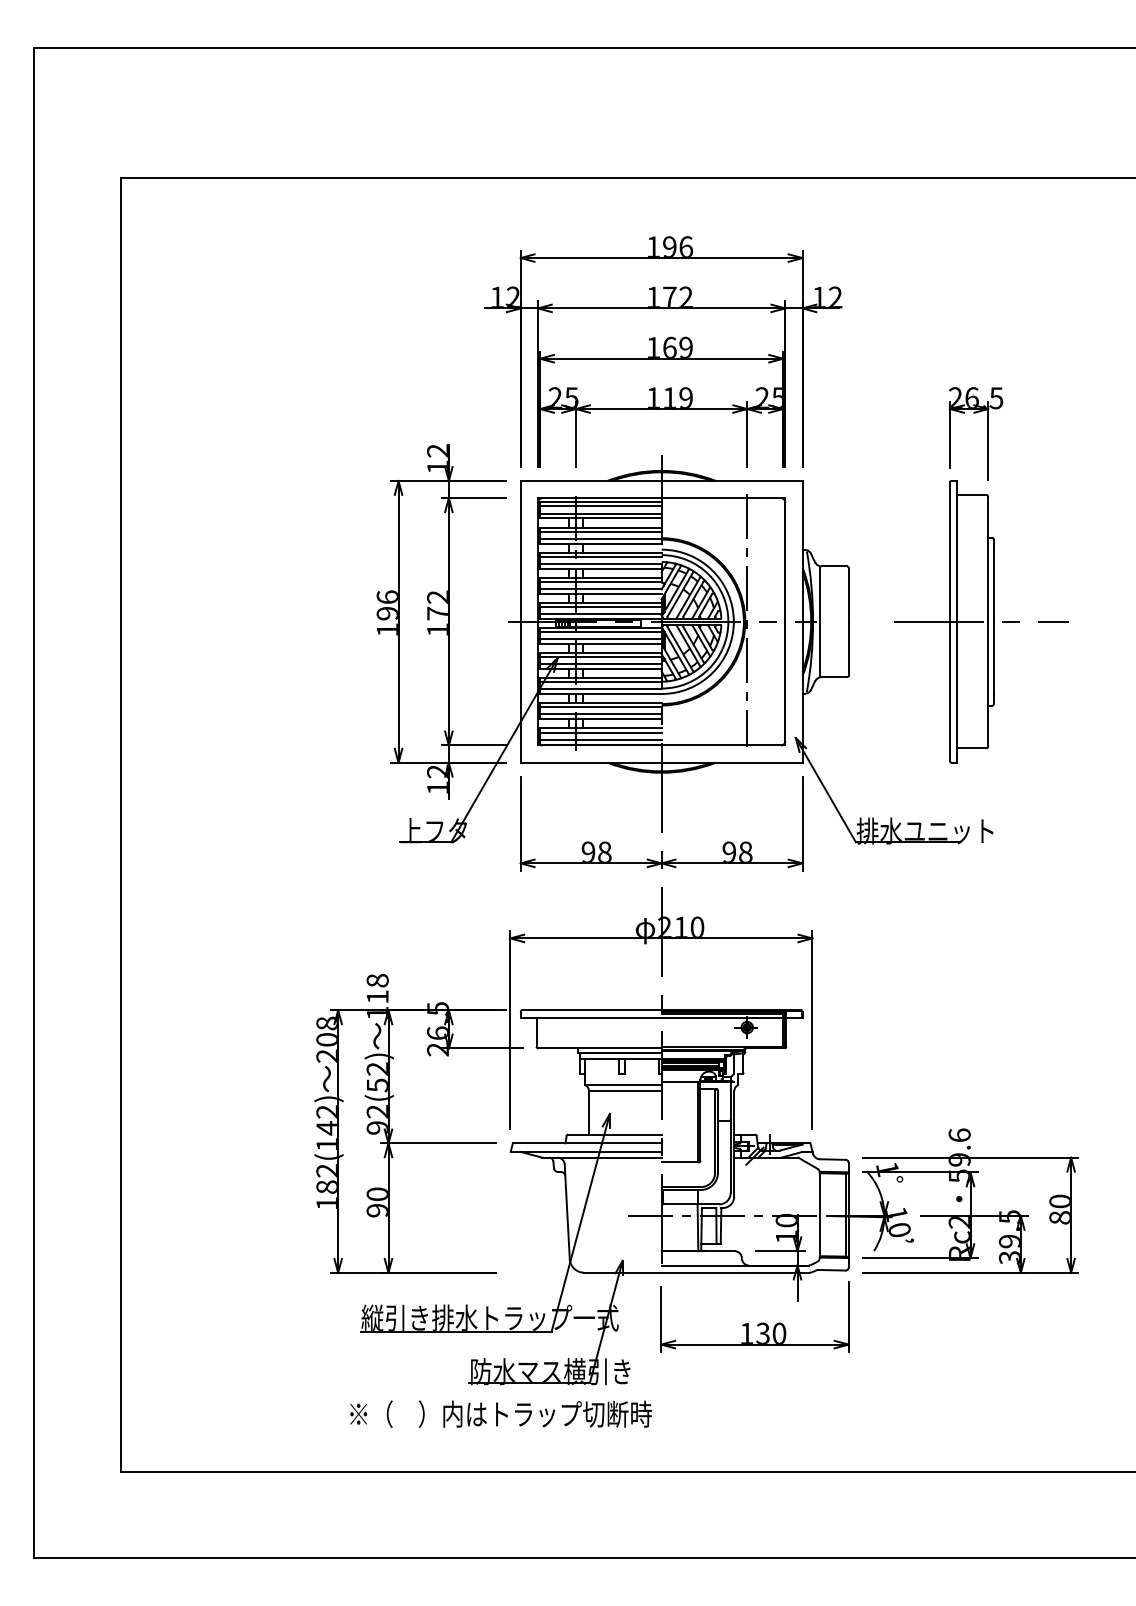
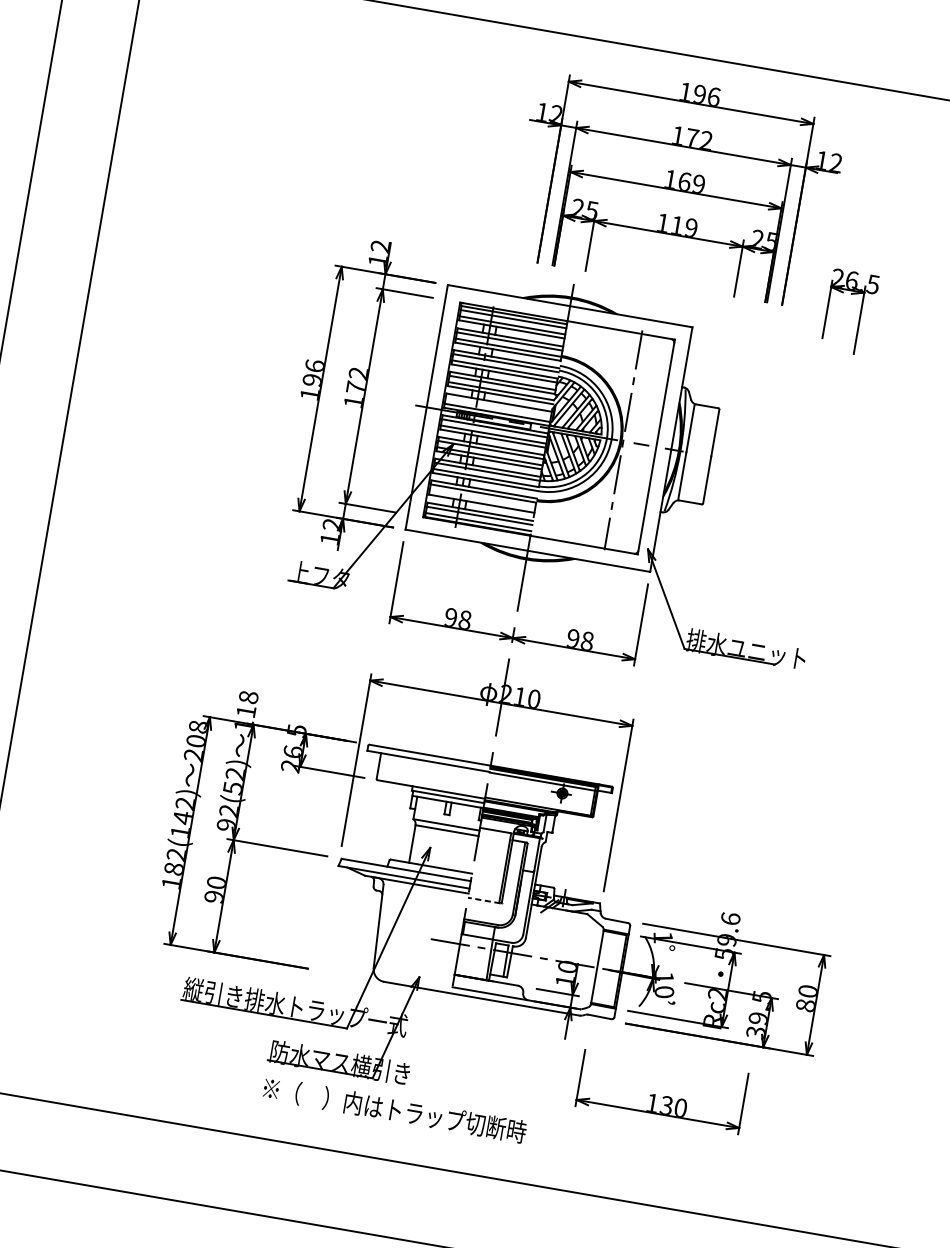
part: (663, 351) -> (678, 184), moved
line: (600, 607) -> (498, 406), removed
part: (981, 621) -> (826, 476), removed
line: (600, 714) -> (482, 499), removed
line: (680, 1162) -> (484, 900), solid -> dashed
part: (757, 1324) -> (663, 1096), moved
text: (500, 1413) -> (394, 1109), moved

